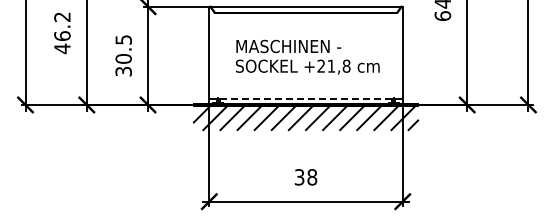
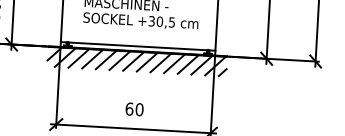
text: (333, 65) -> (161, 21), +21,8 -> +30,5
line: (306, 98) -> (138, 46), dashed -> solid
text: (305, 177) -> (134, 109), 38 -> 60

